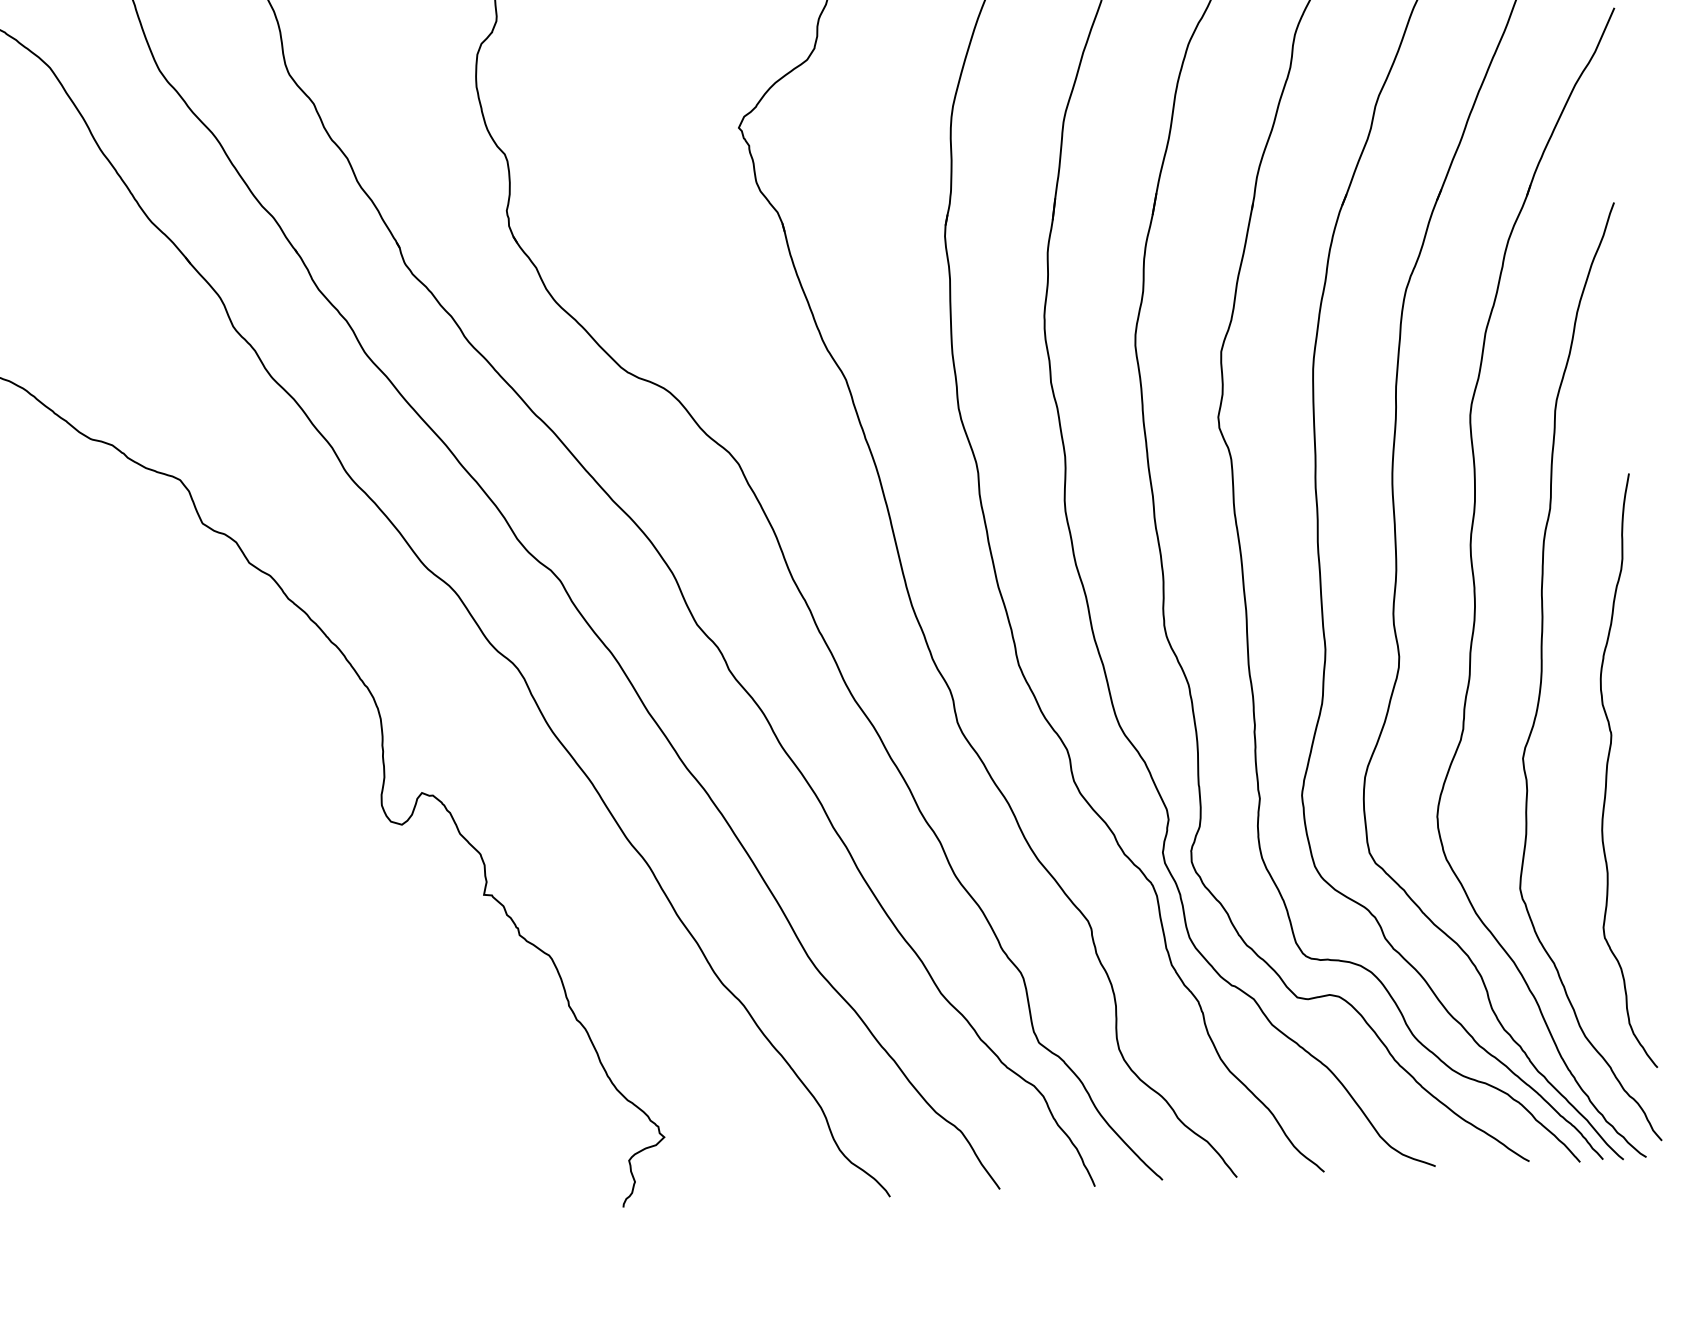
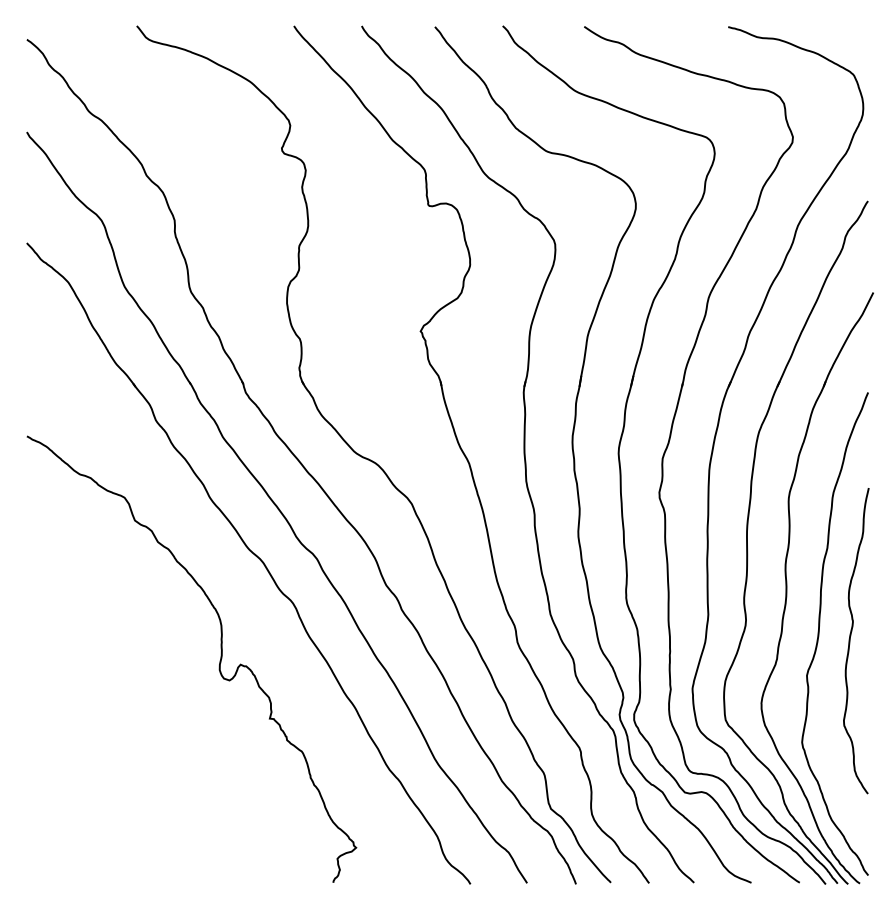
curve: (1608, 773) -> (850, 641), moved

